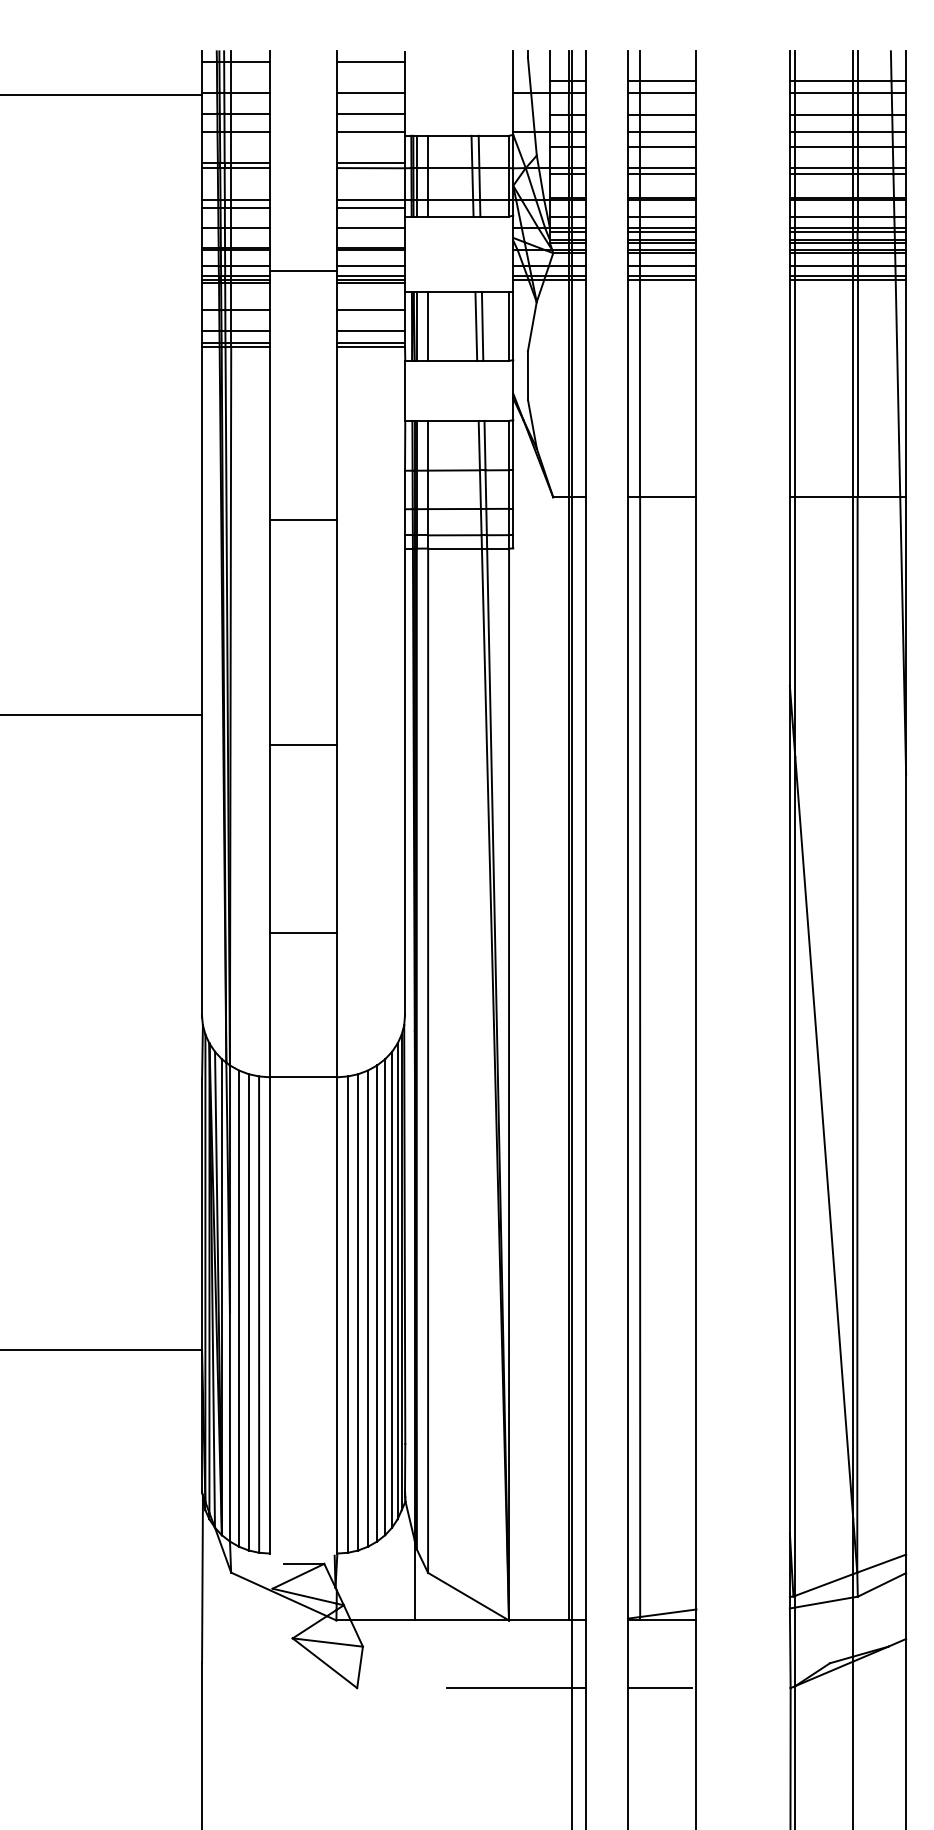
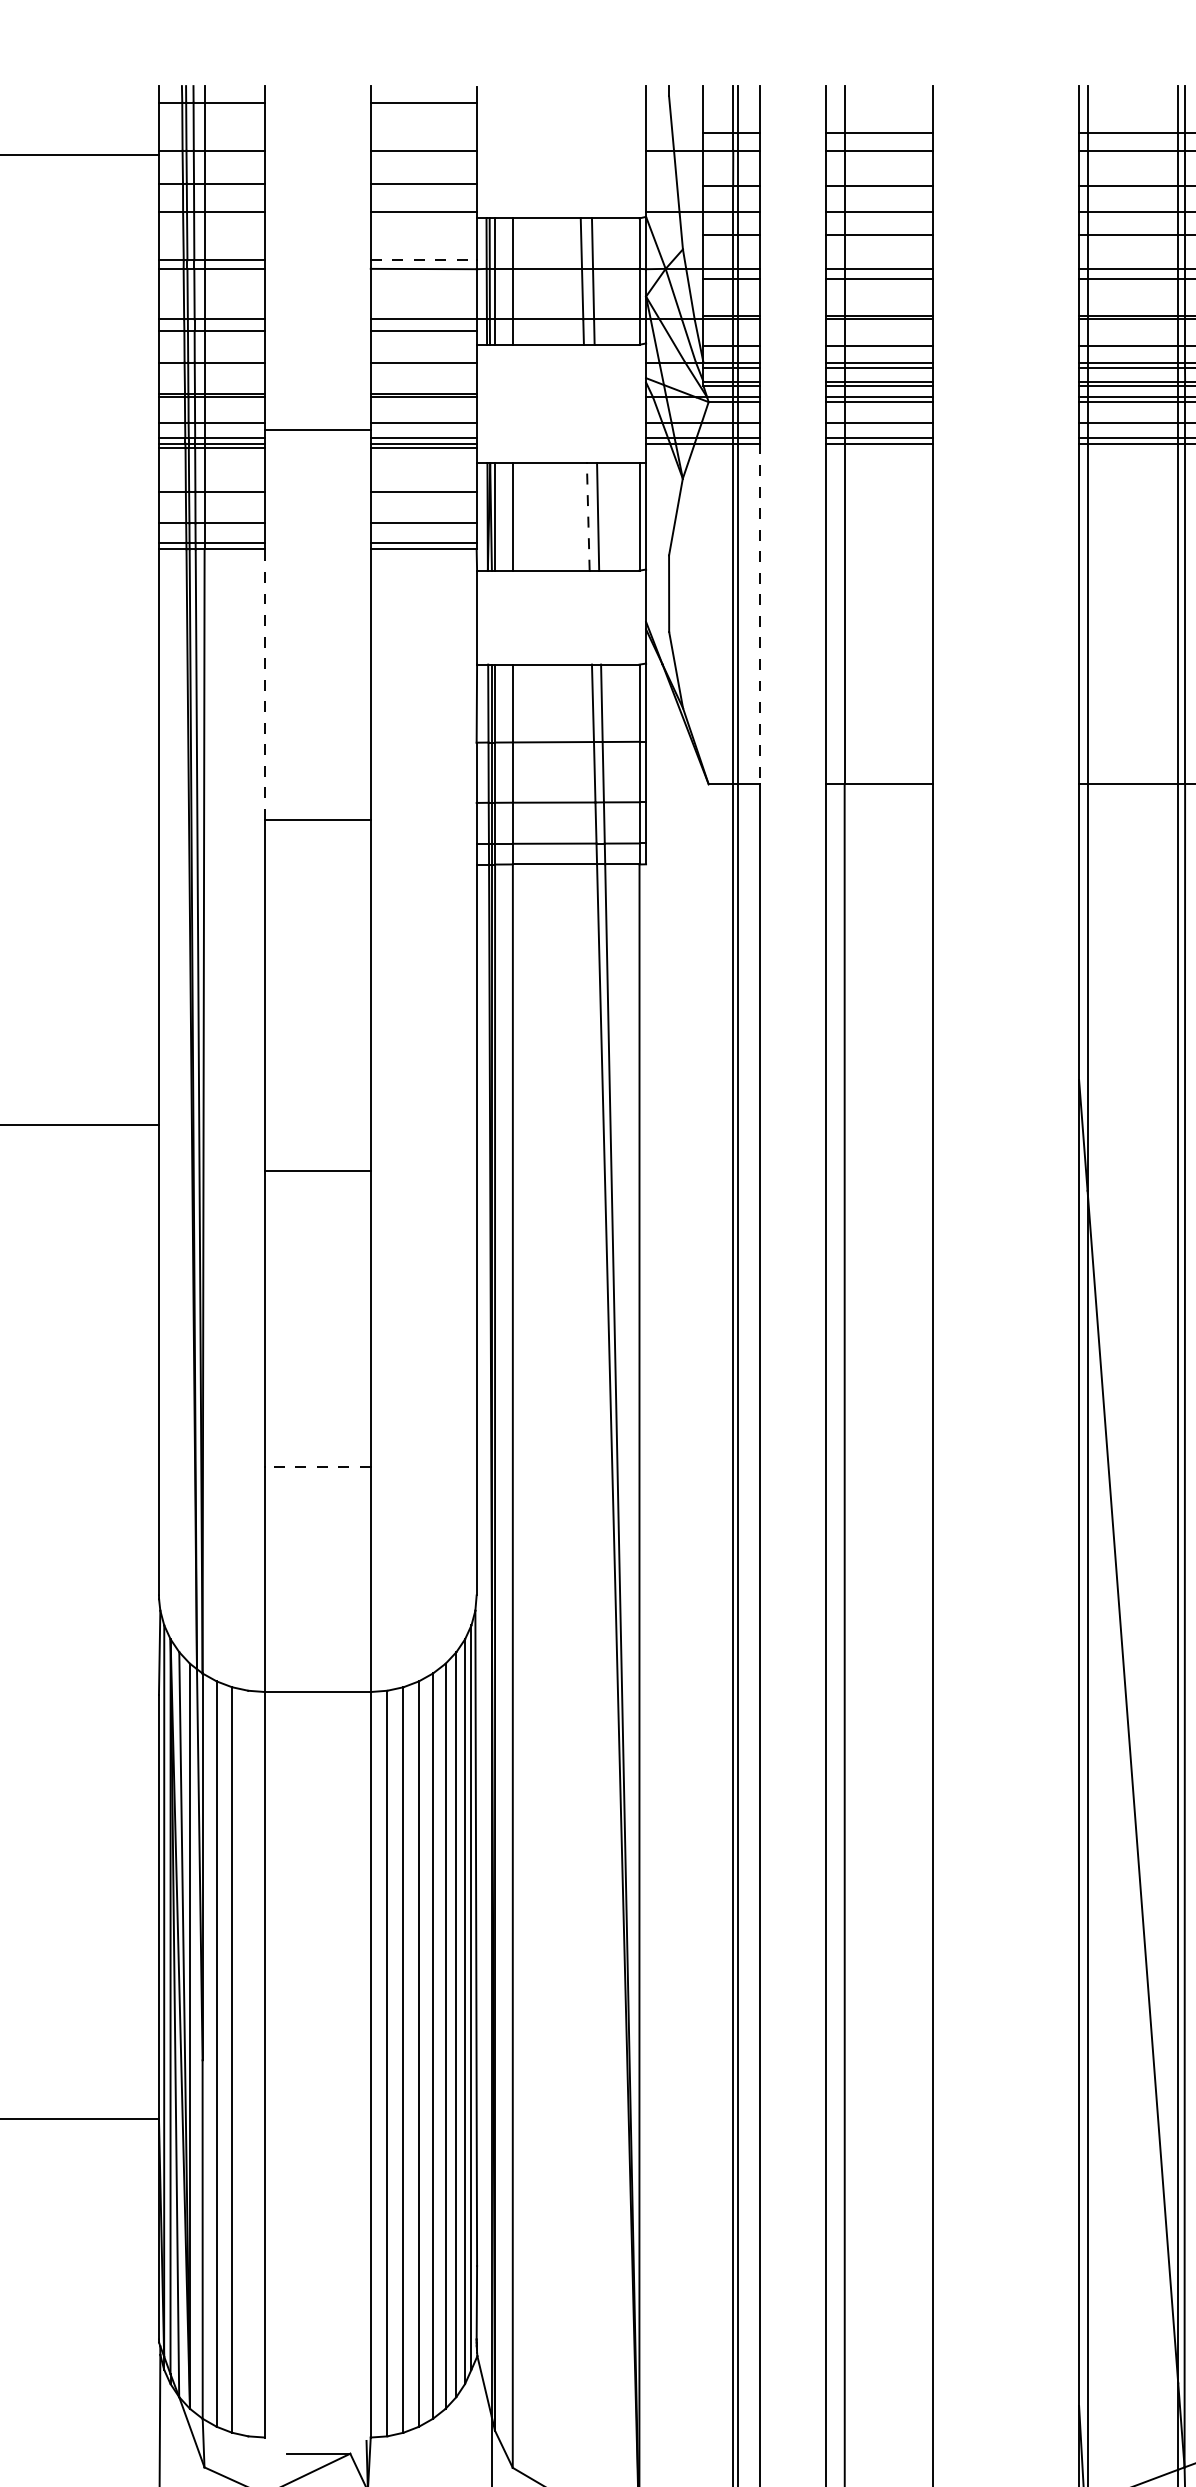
line: (371, 162) -> (424, 260), solid -> dashed
line: (476, 326) -> (588, 516), solid -> dashed
line: (586, 388) -> (760, 613), solid -> dashed
line: (269, 433) -> (264, 684), solid -> dashed
line: (303, 933) -> (317, 1466), solid -> dashed
line: (259, 1314) -> (248, 2063), removed

